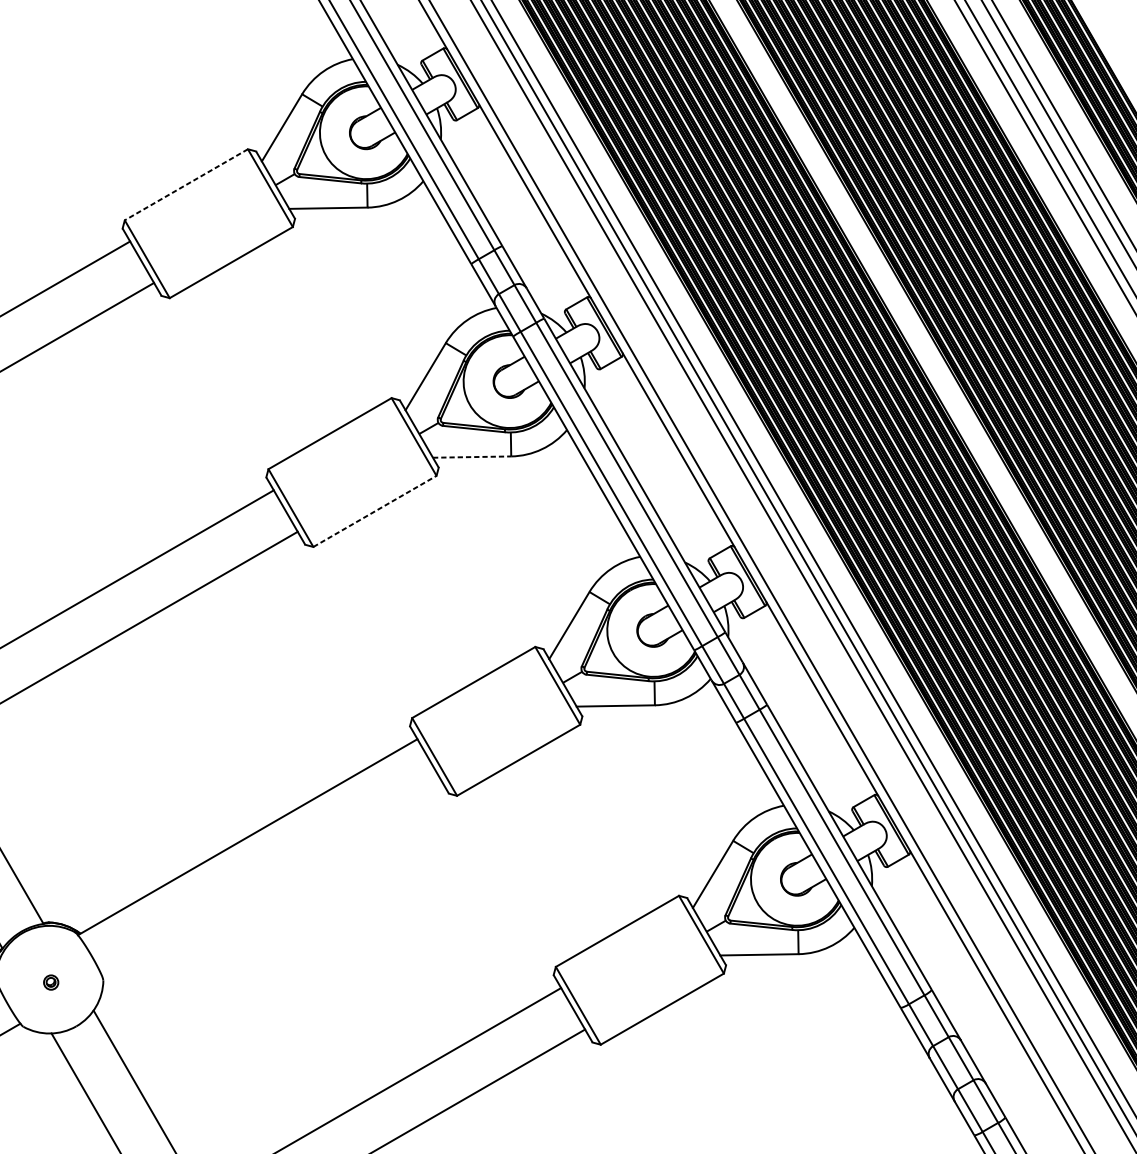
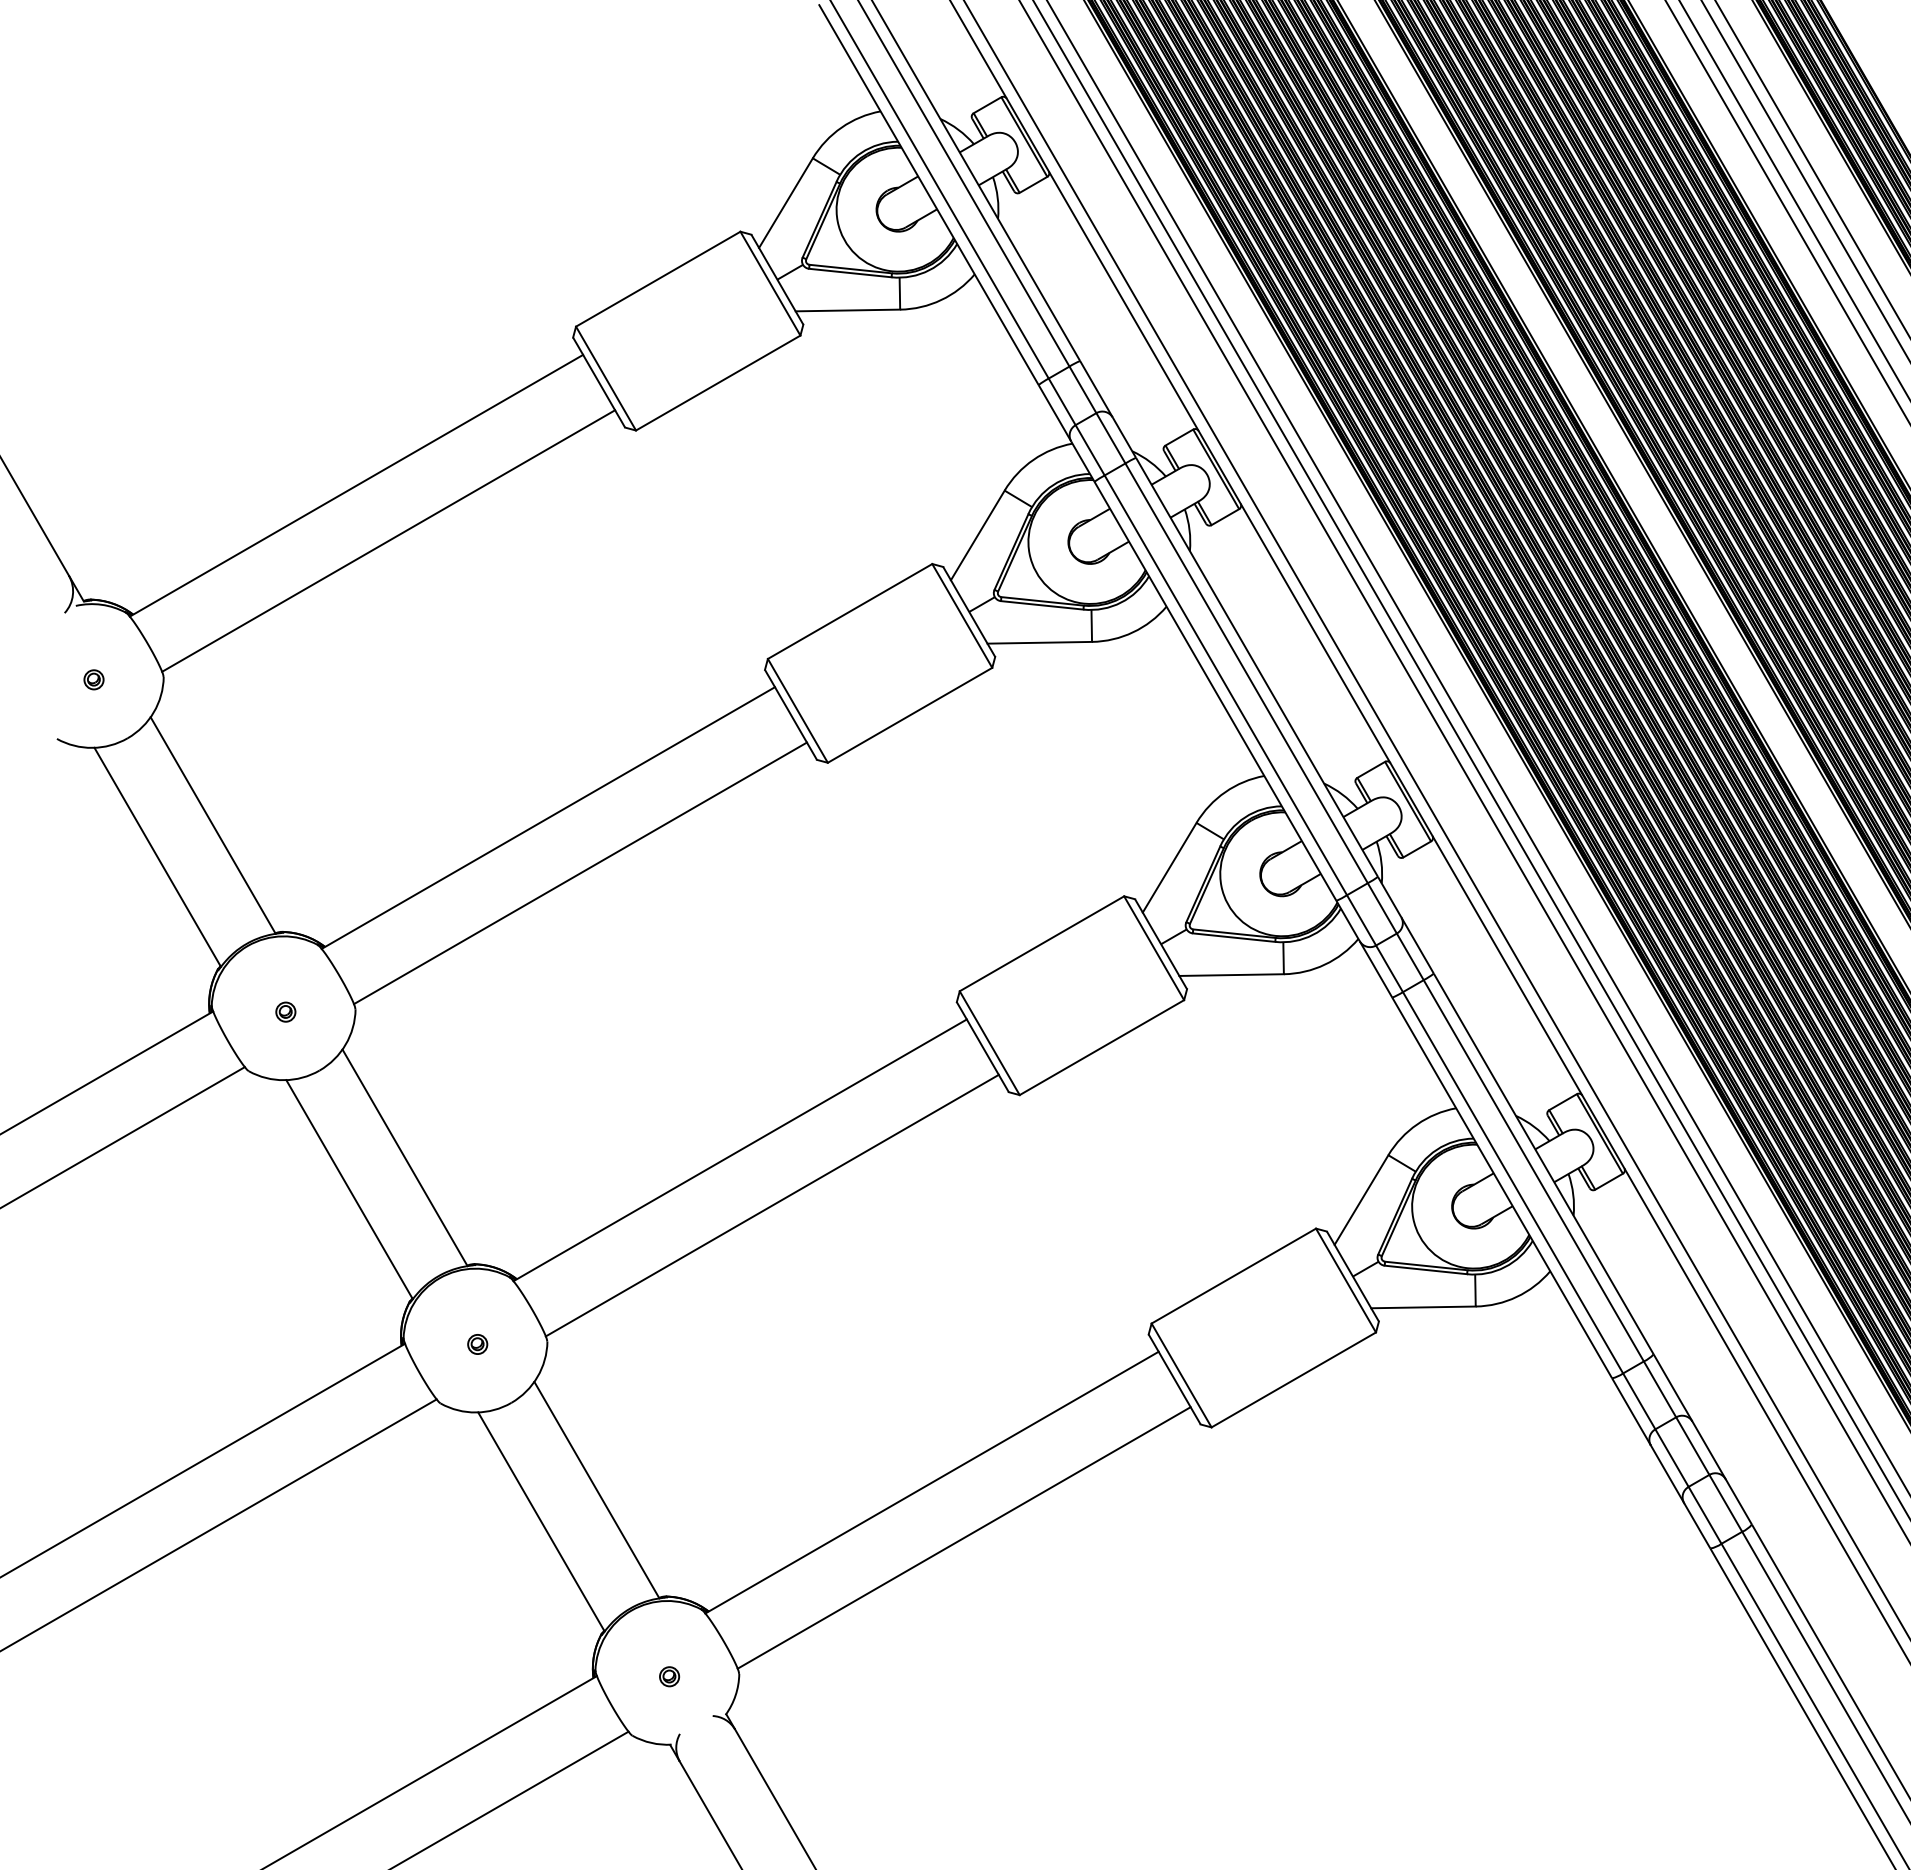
line: (186, 185) -> (658, 279), dashed -> solid
line: (472, 456) -> (1040, 642), dashed -> solid
line: (375, 511) -> (910, 715), dashed -> solid
line: (271, 878) -> (771, 1205), added

